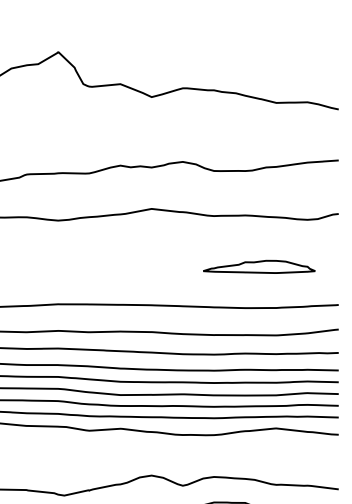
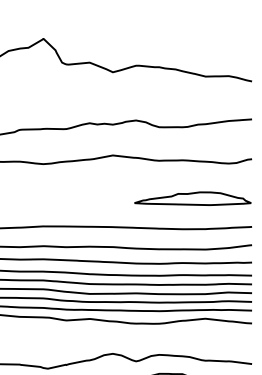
part: (259, 266) -> (193, 198), size x1.4

